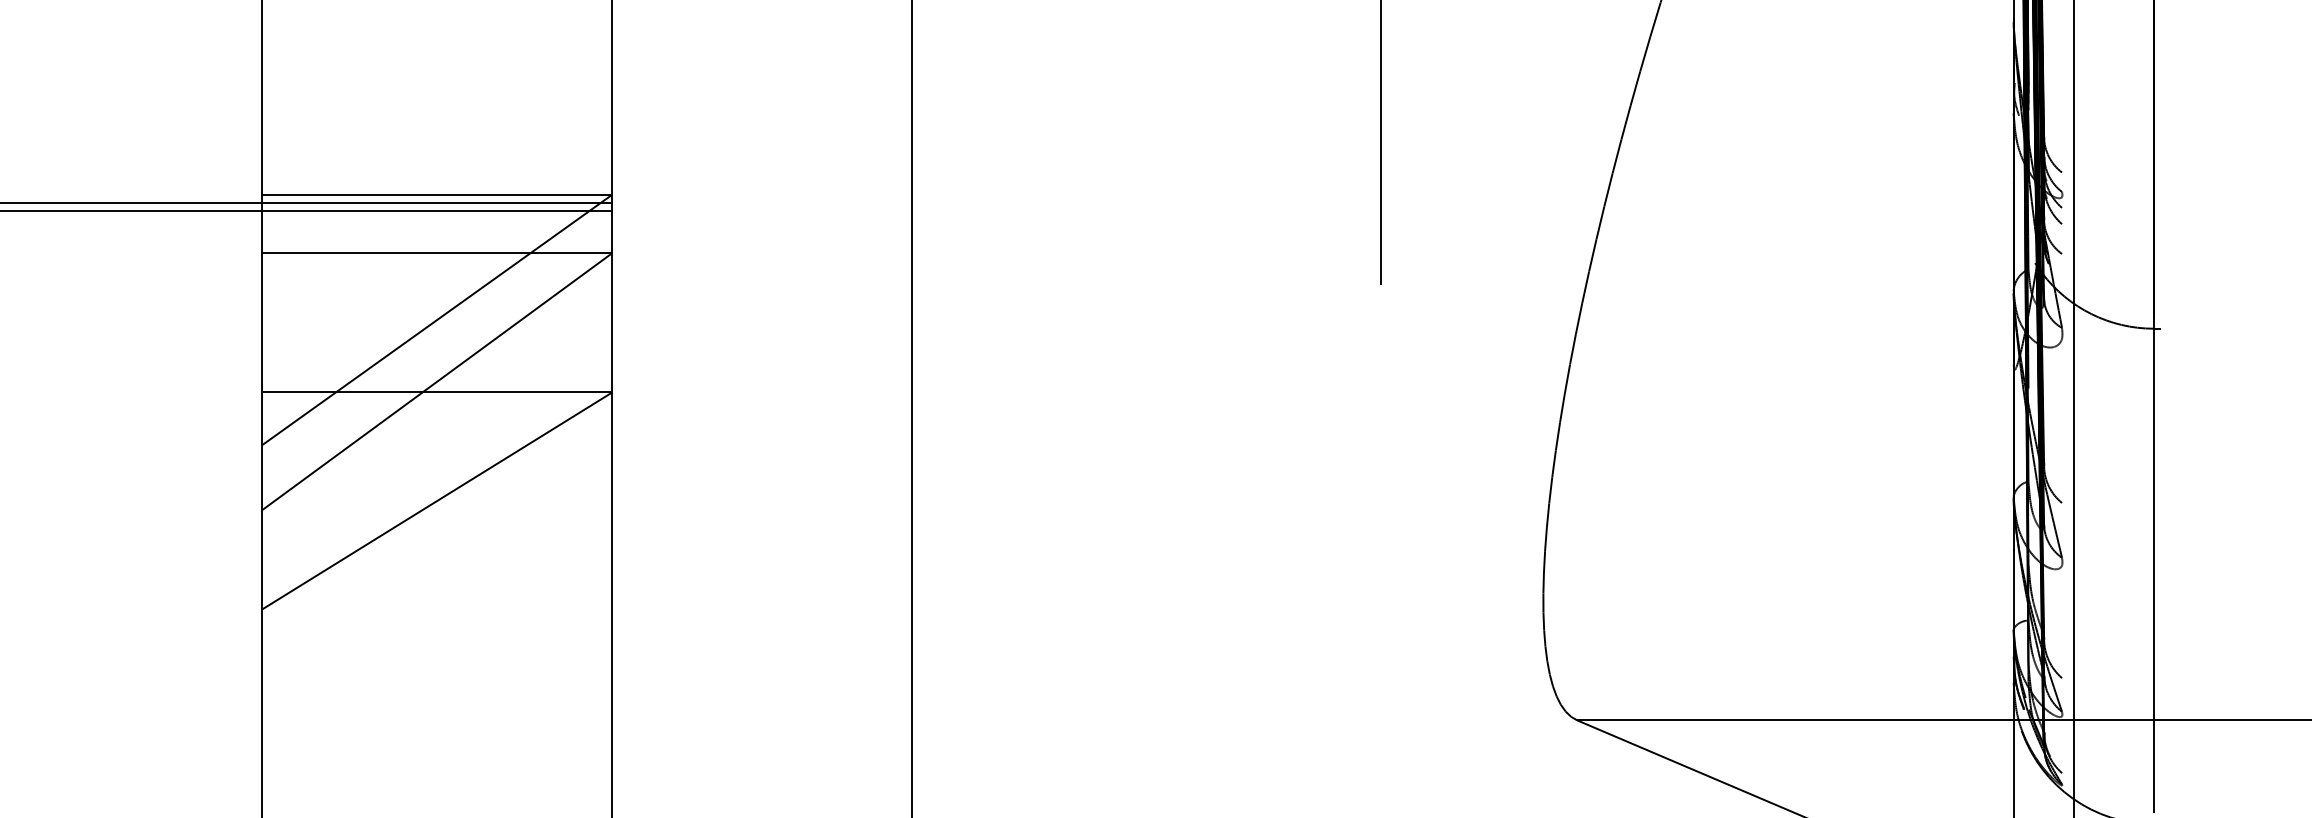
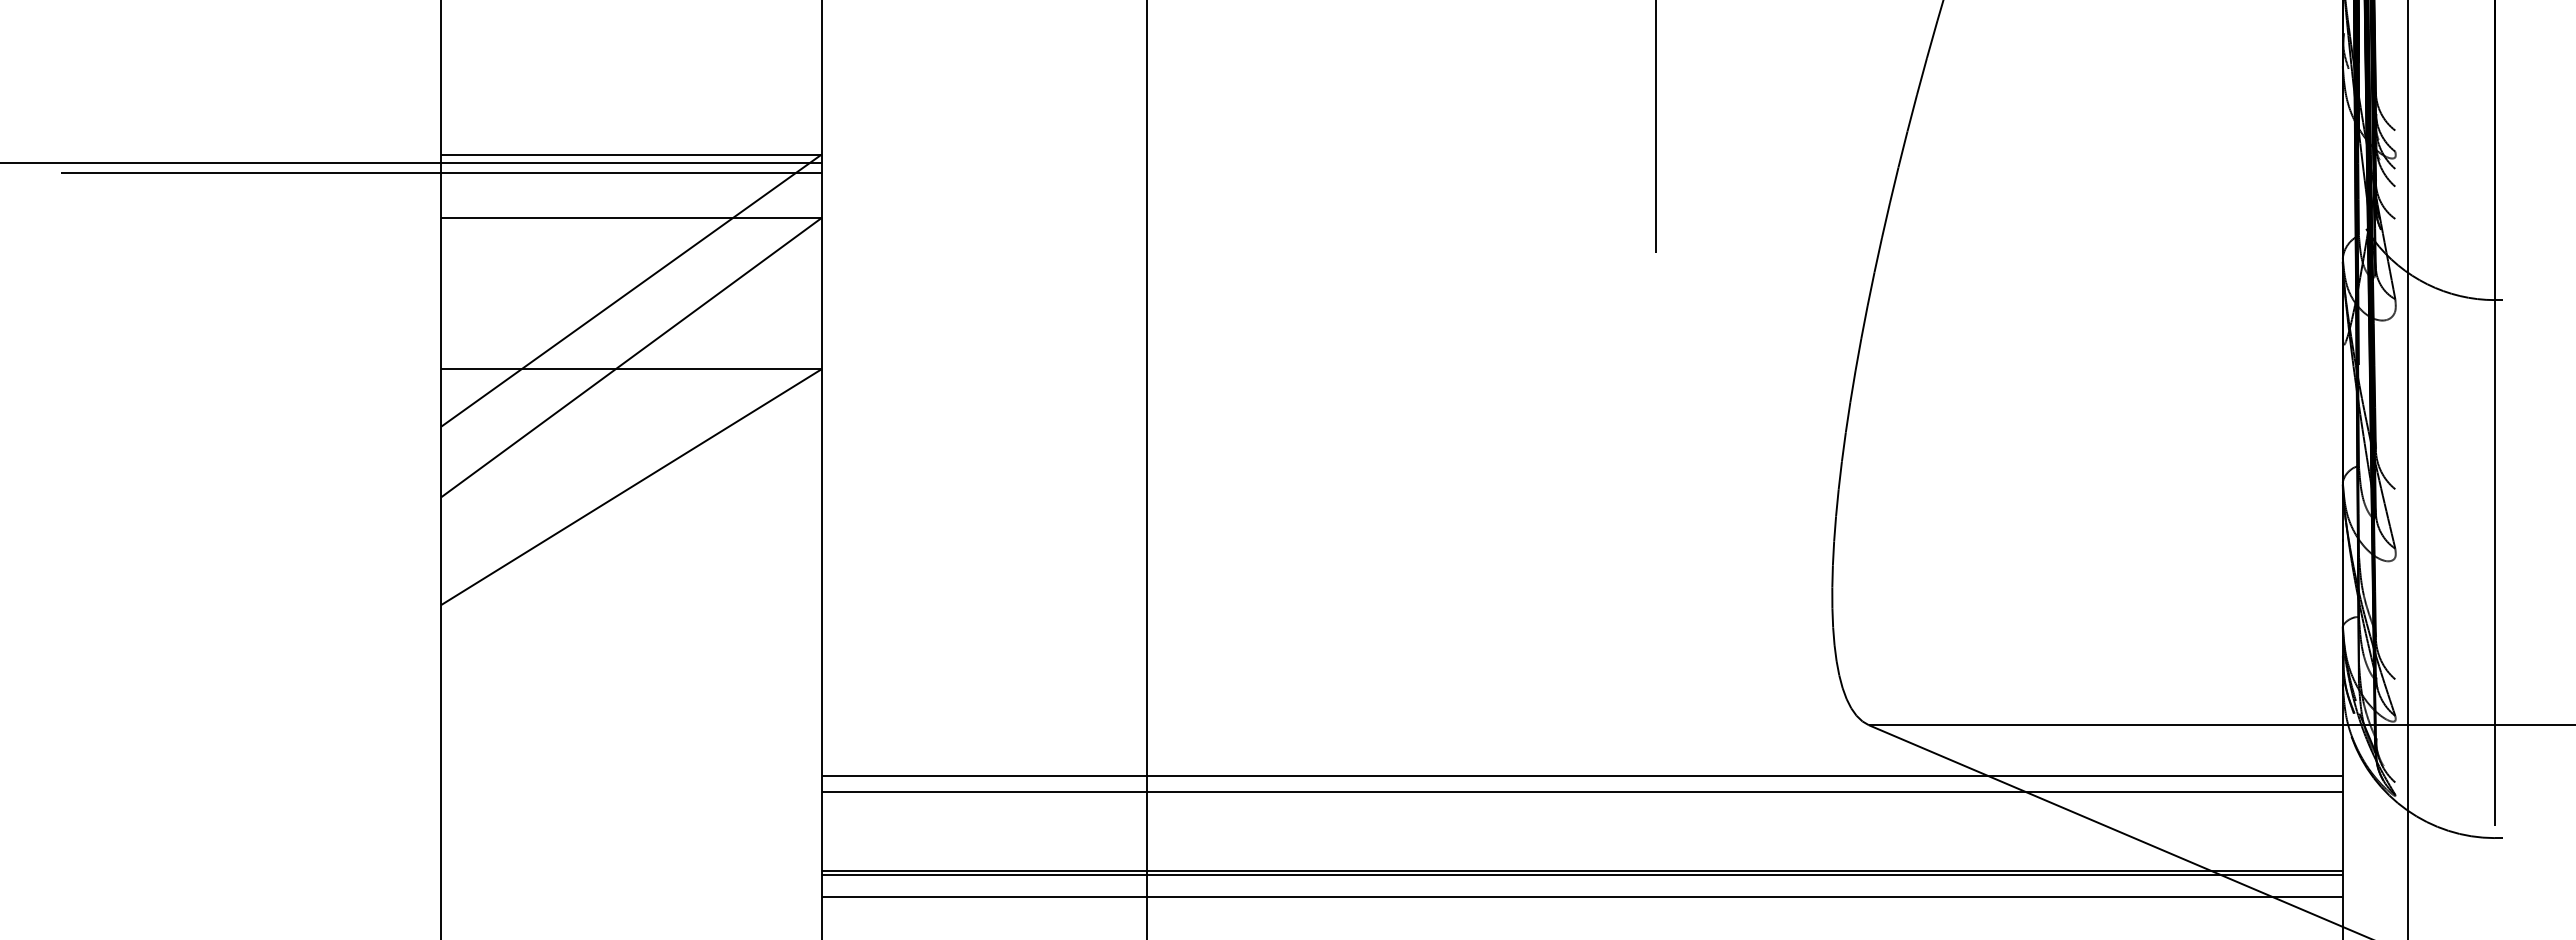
line: (1312, 767) -> (1581, 776), added
line: (1312, 781) -> (1581, 791), added

